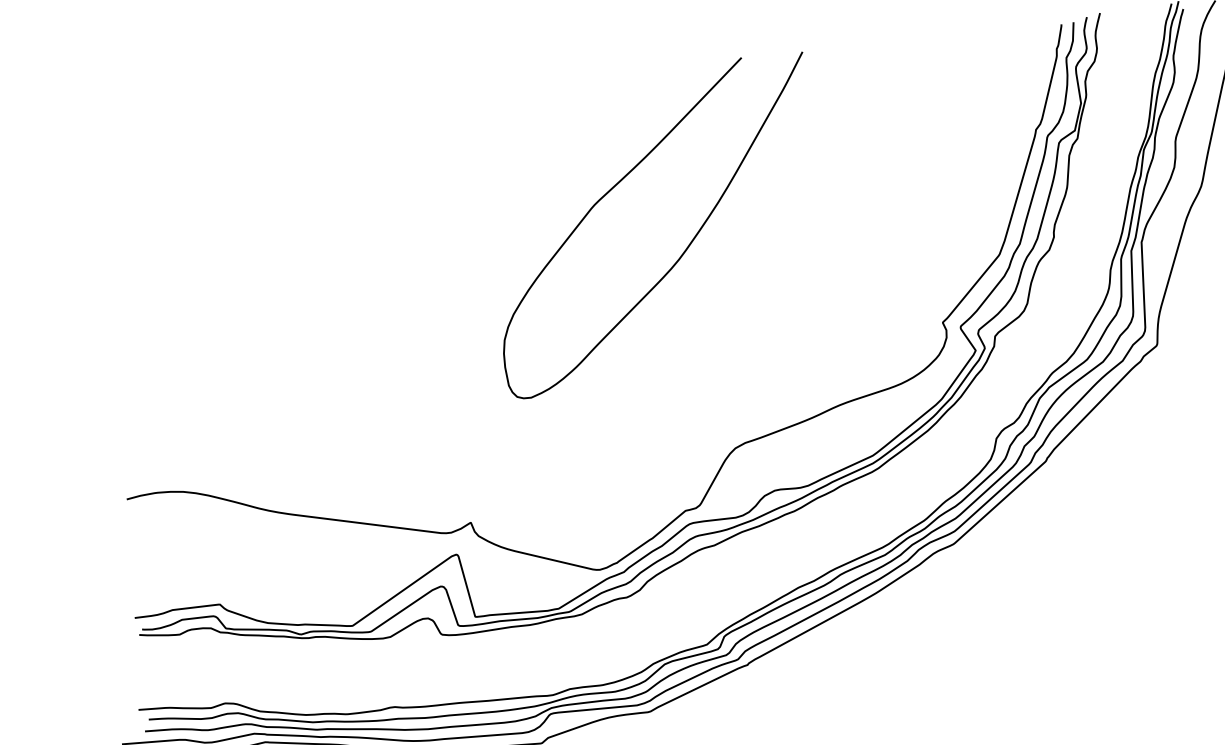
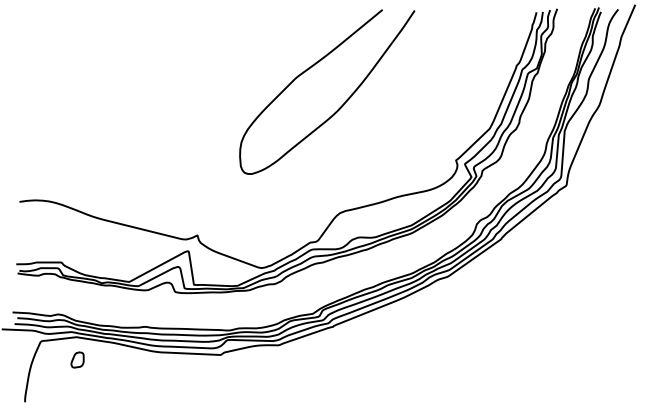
curve: (685, 247) -> (341, 105), moved

